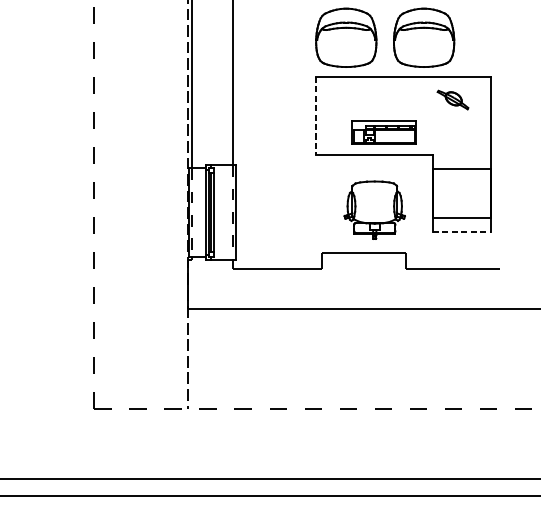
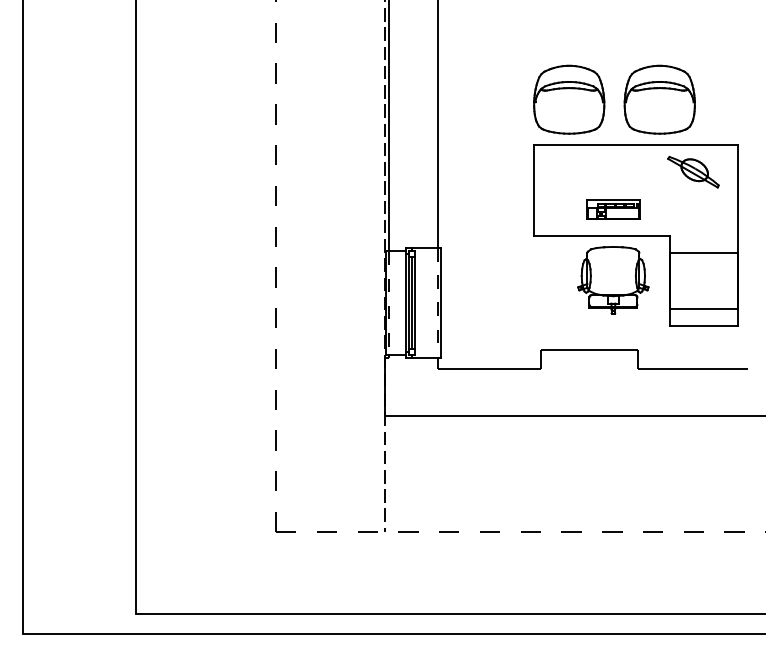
part: (453, 99) -> (693, 171), size x1.43
line: (316, 115) -> (534, 190), dashed -> solid
part: (384, 132) -> (613, 209), size x0.71
part: (374, 210) -> (613, 280), moved
line: (461, 232) -> (703, 326), dashed -> solid

